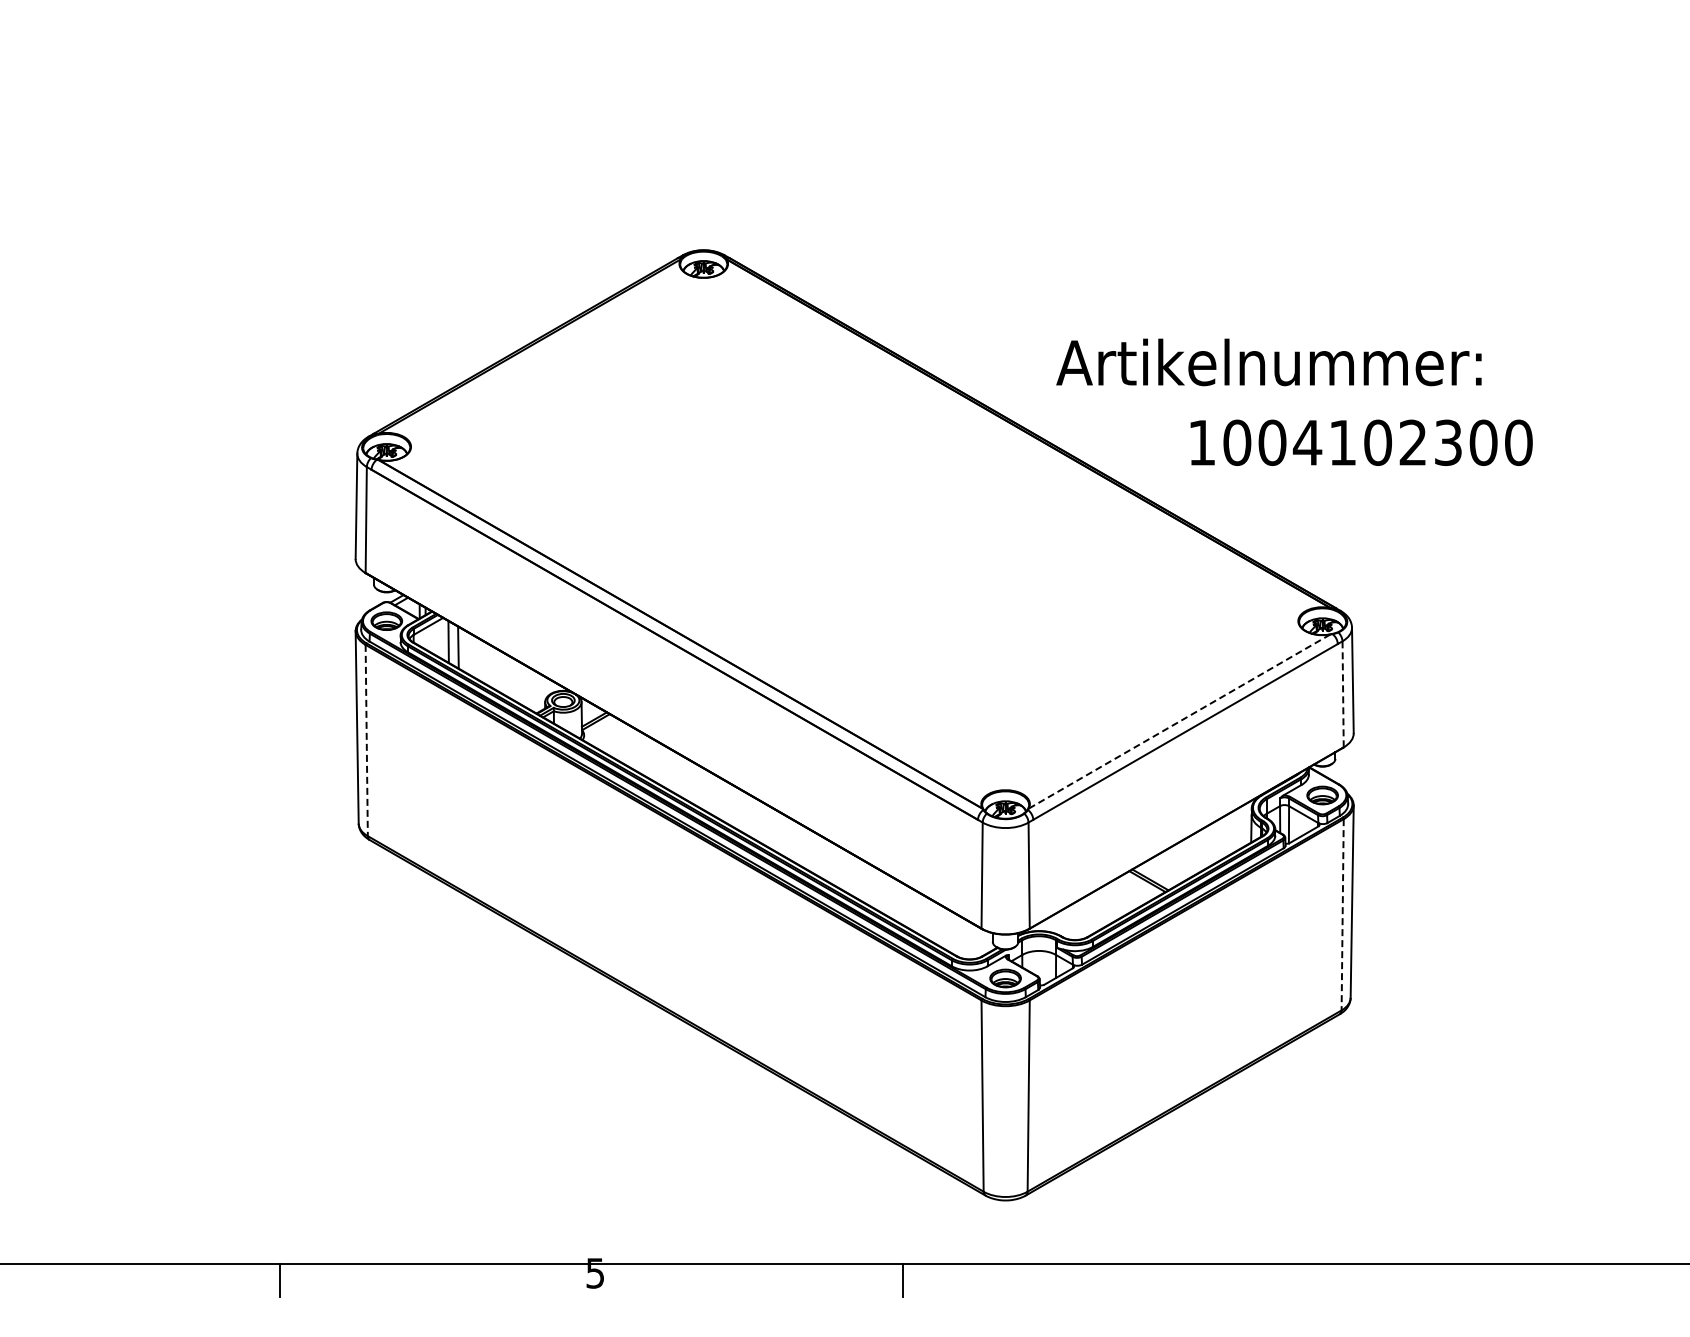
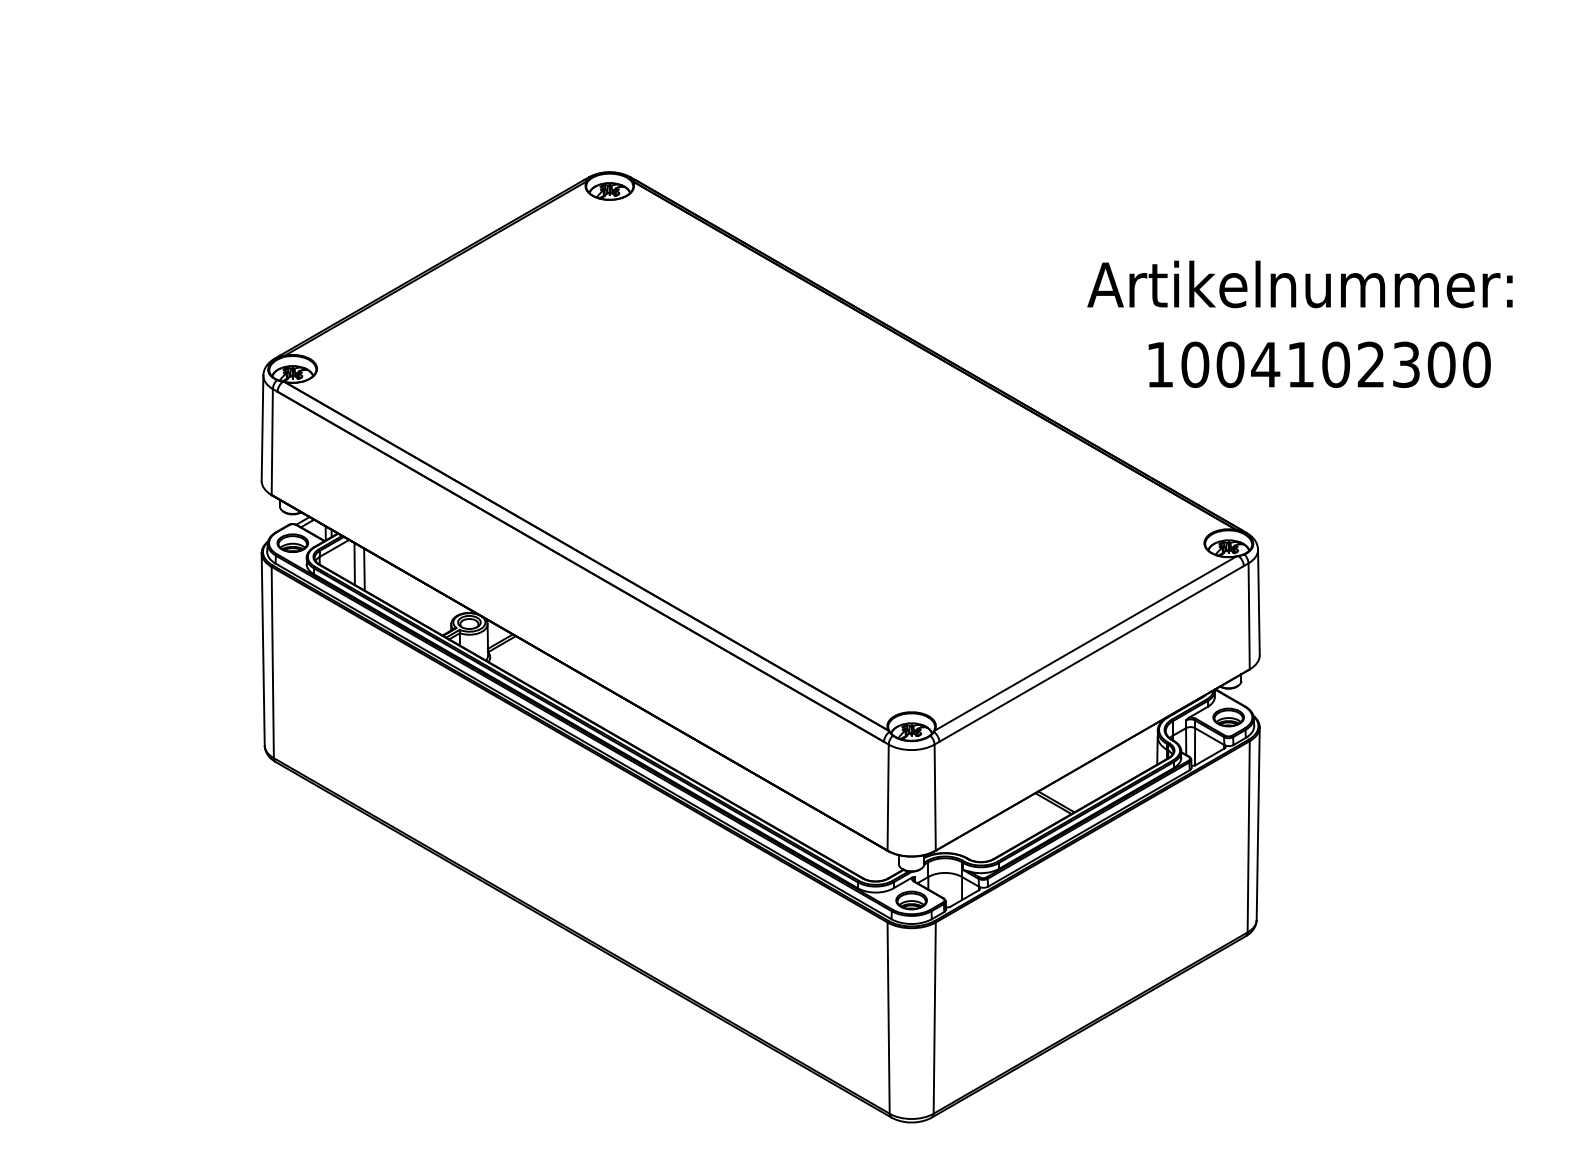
text: (1268, 362) -> (1299, 284), moved
text: (1361, 442) -> (1319, 364), moved
line: (1343, 693) -> (1249, 615), dashed -> solid
line: (1179, 721) -> (1085, 643), dashed -> solid
line: (366, 740) -> (272, 662), dashed -> solid
line: (1342, 914) -> (1248, 836), dashed -> solid

